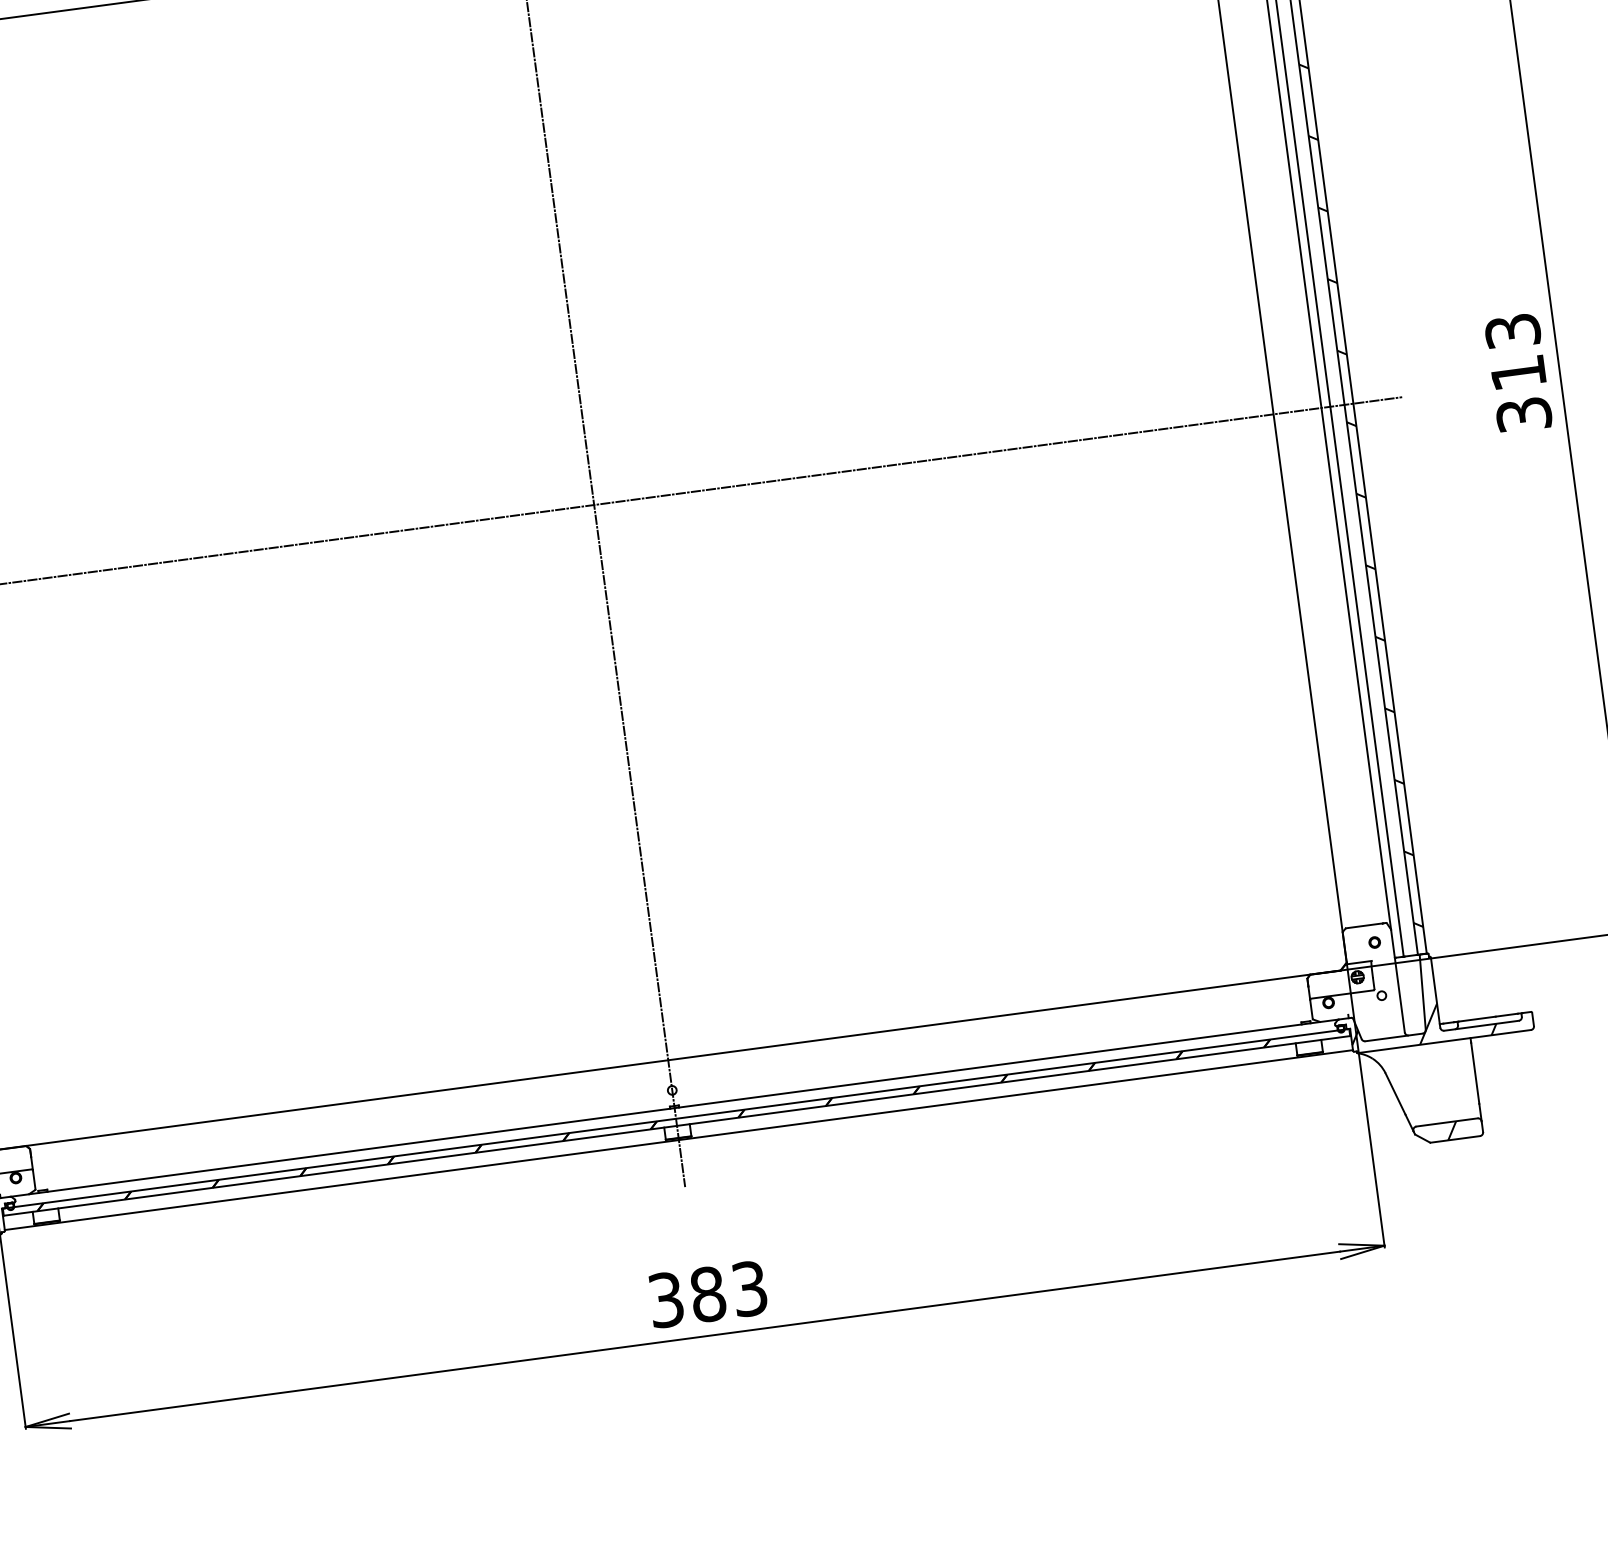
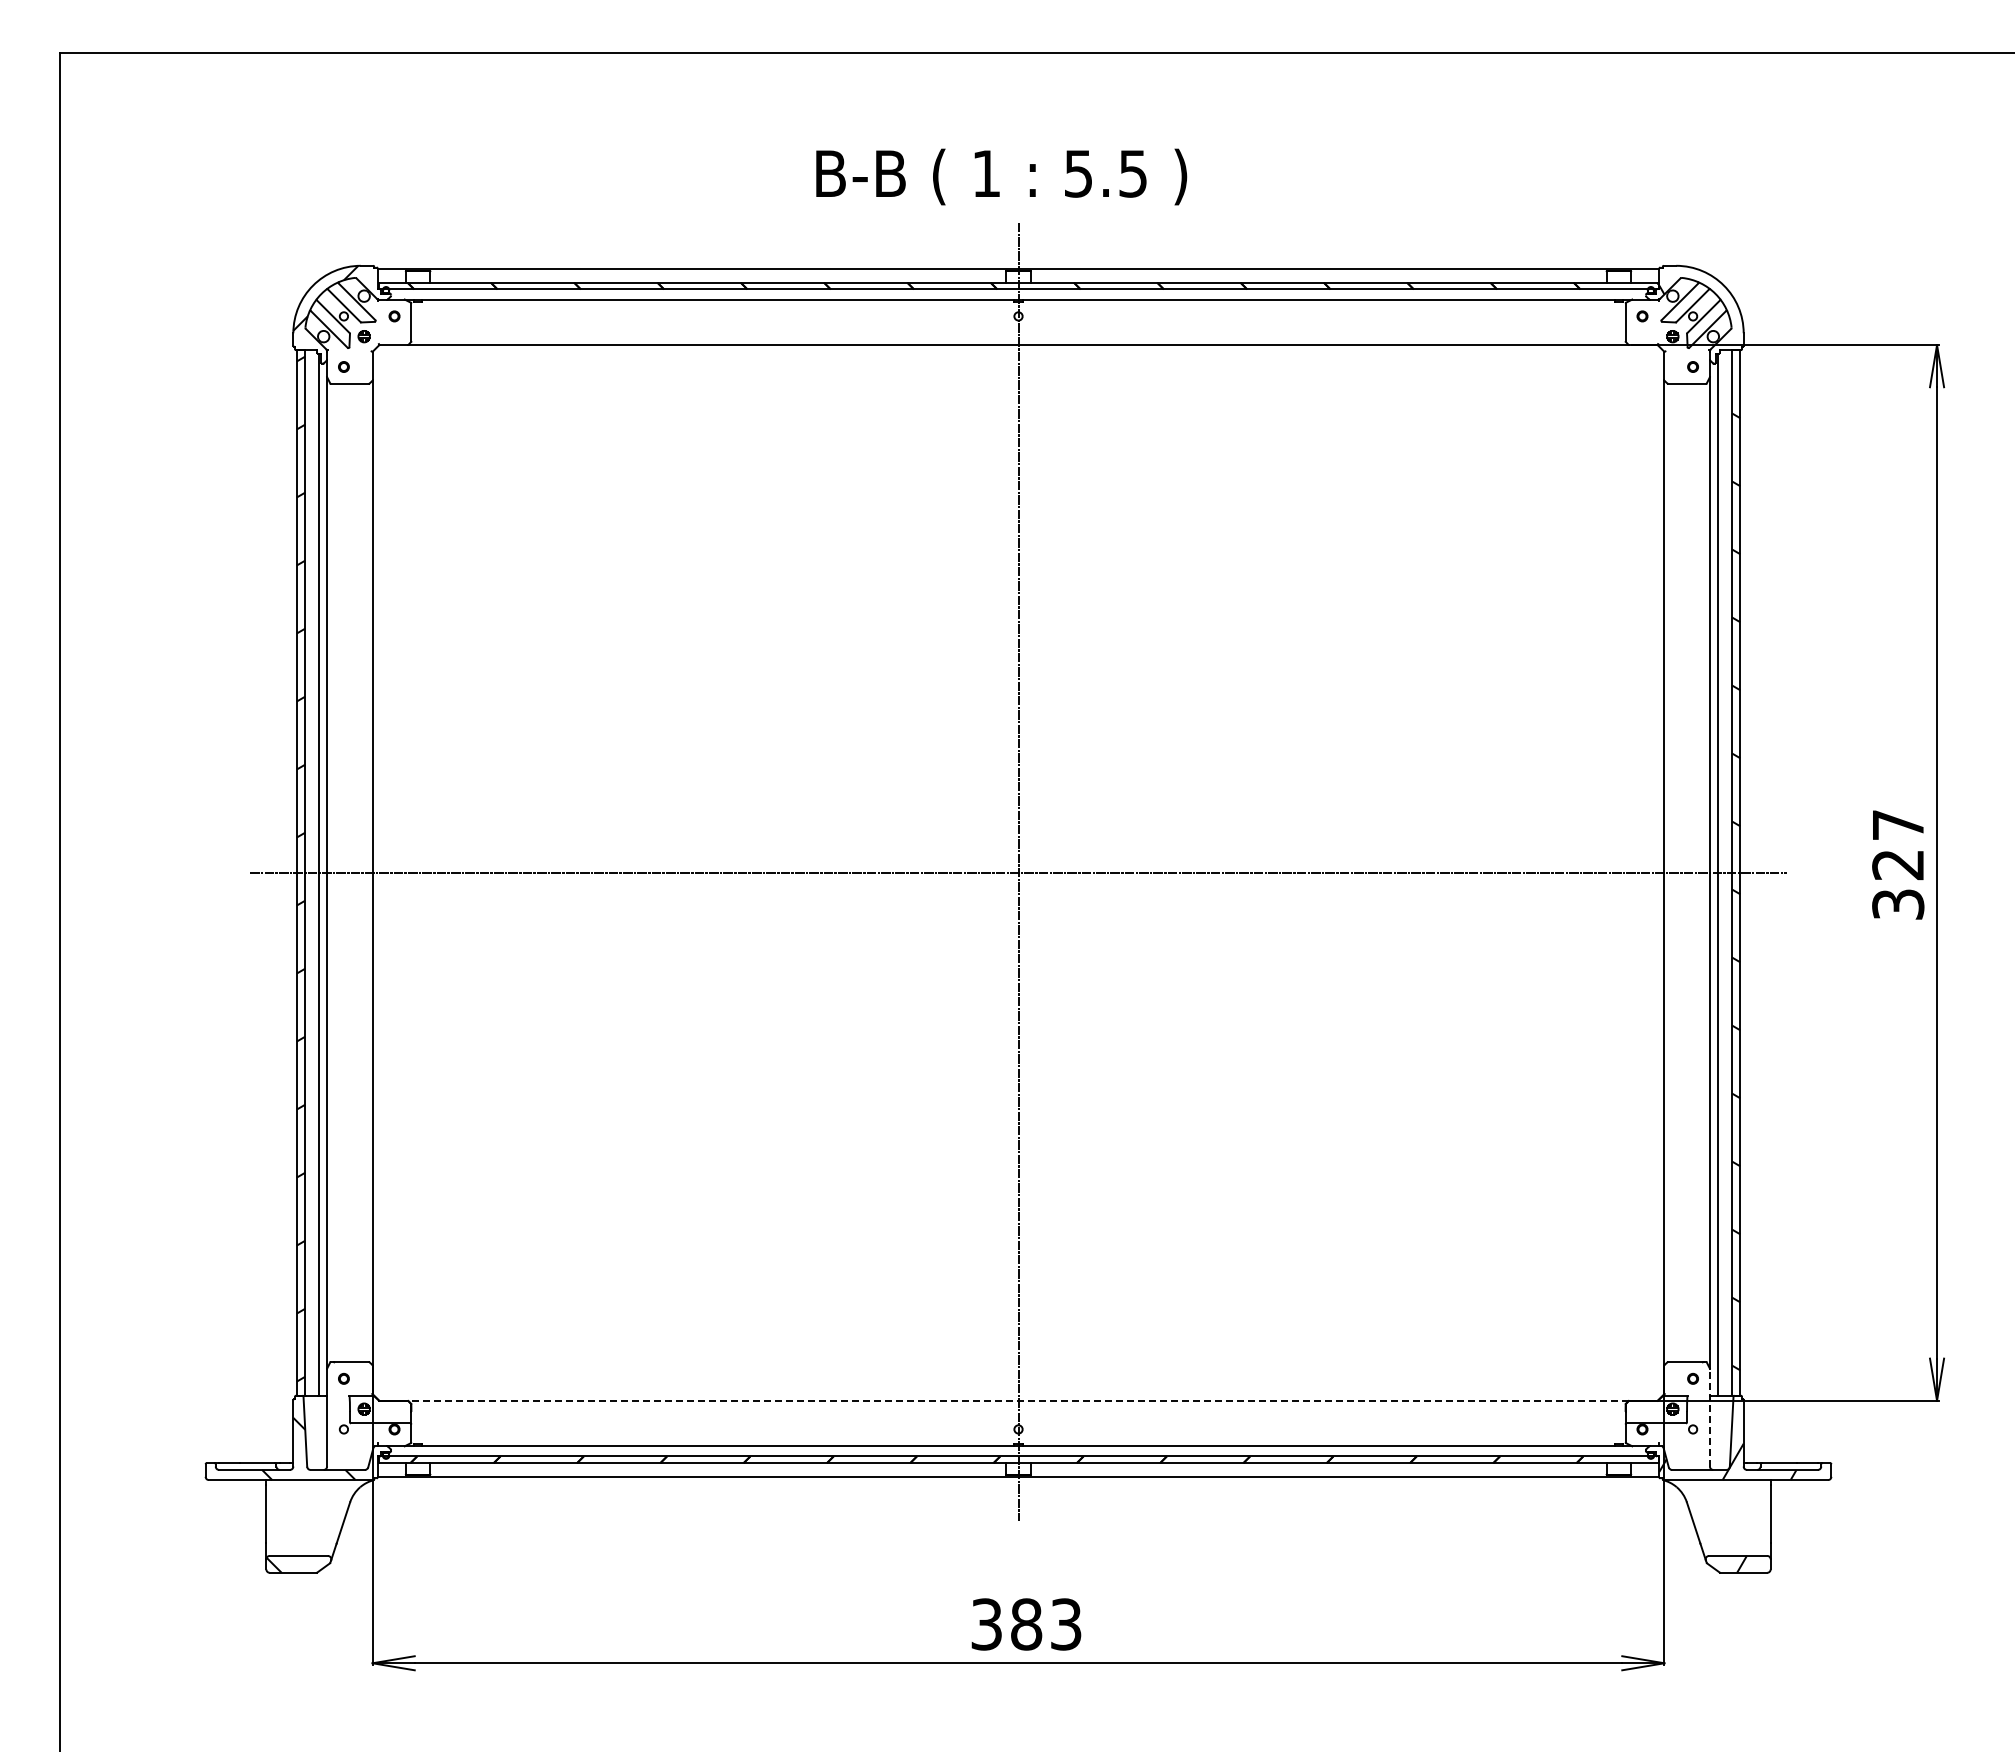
text: (1515, 352) -> (1898, 845), 313 -> 327
line: (1397, 980) -> (1709, 1417), solid -> dashed
line: (668, 1059) -> (1018, 1400), solid -> dashed

